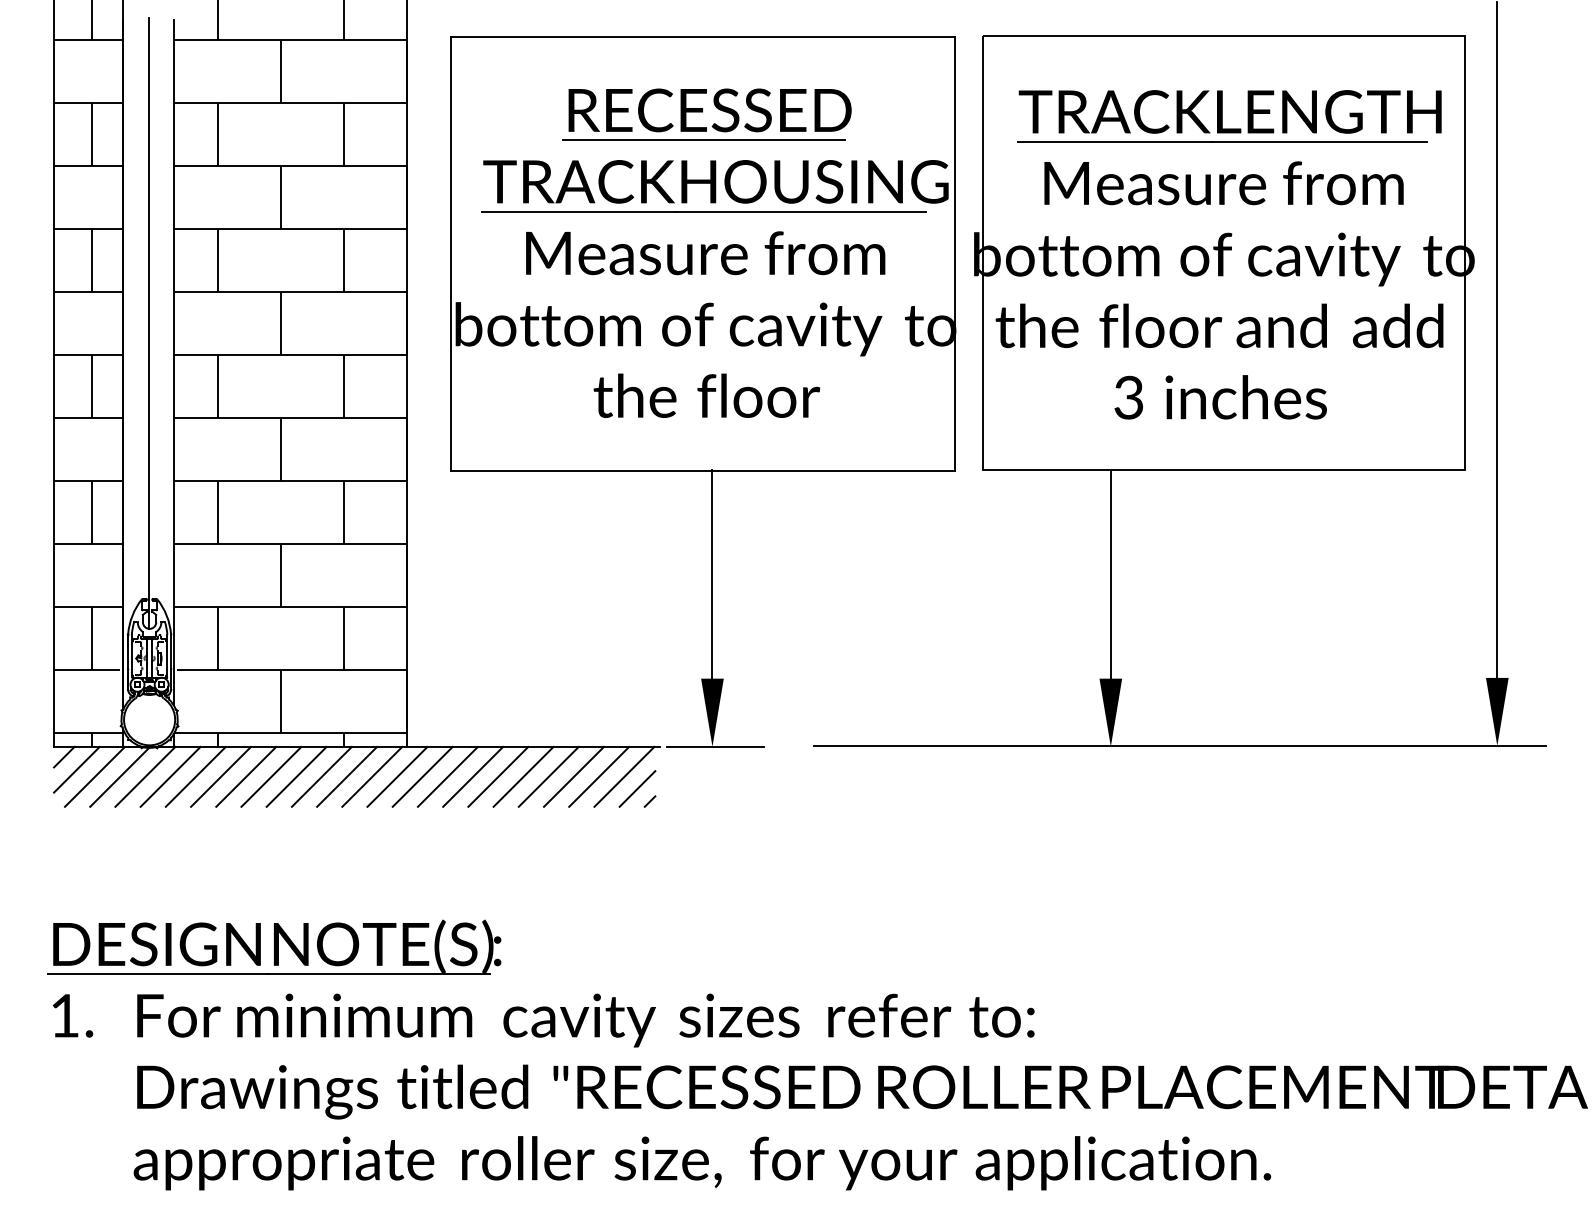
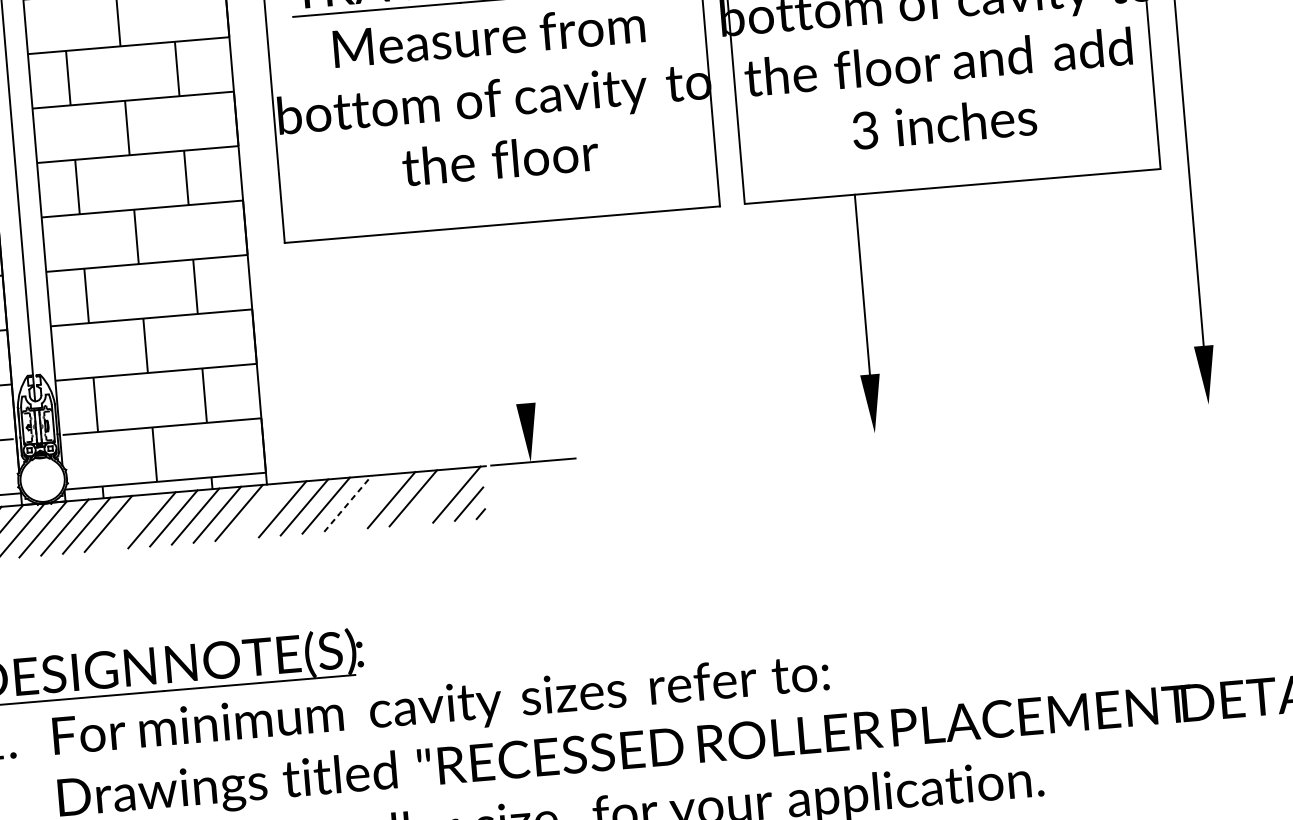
line: (712, 578) -> (518, 316), removed
line: (1179, 745) -> (934, 427), removed
line: (246, 776) -> (130, 521), removed
line: (397, 776) -> (260, 510), removed
line: (498, 776) -> (348, 503), solid -> dashed
line: (523, 776) -> (369, 501), removed
line: (599, 776) -> (435, 496), removed

